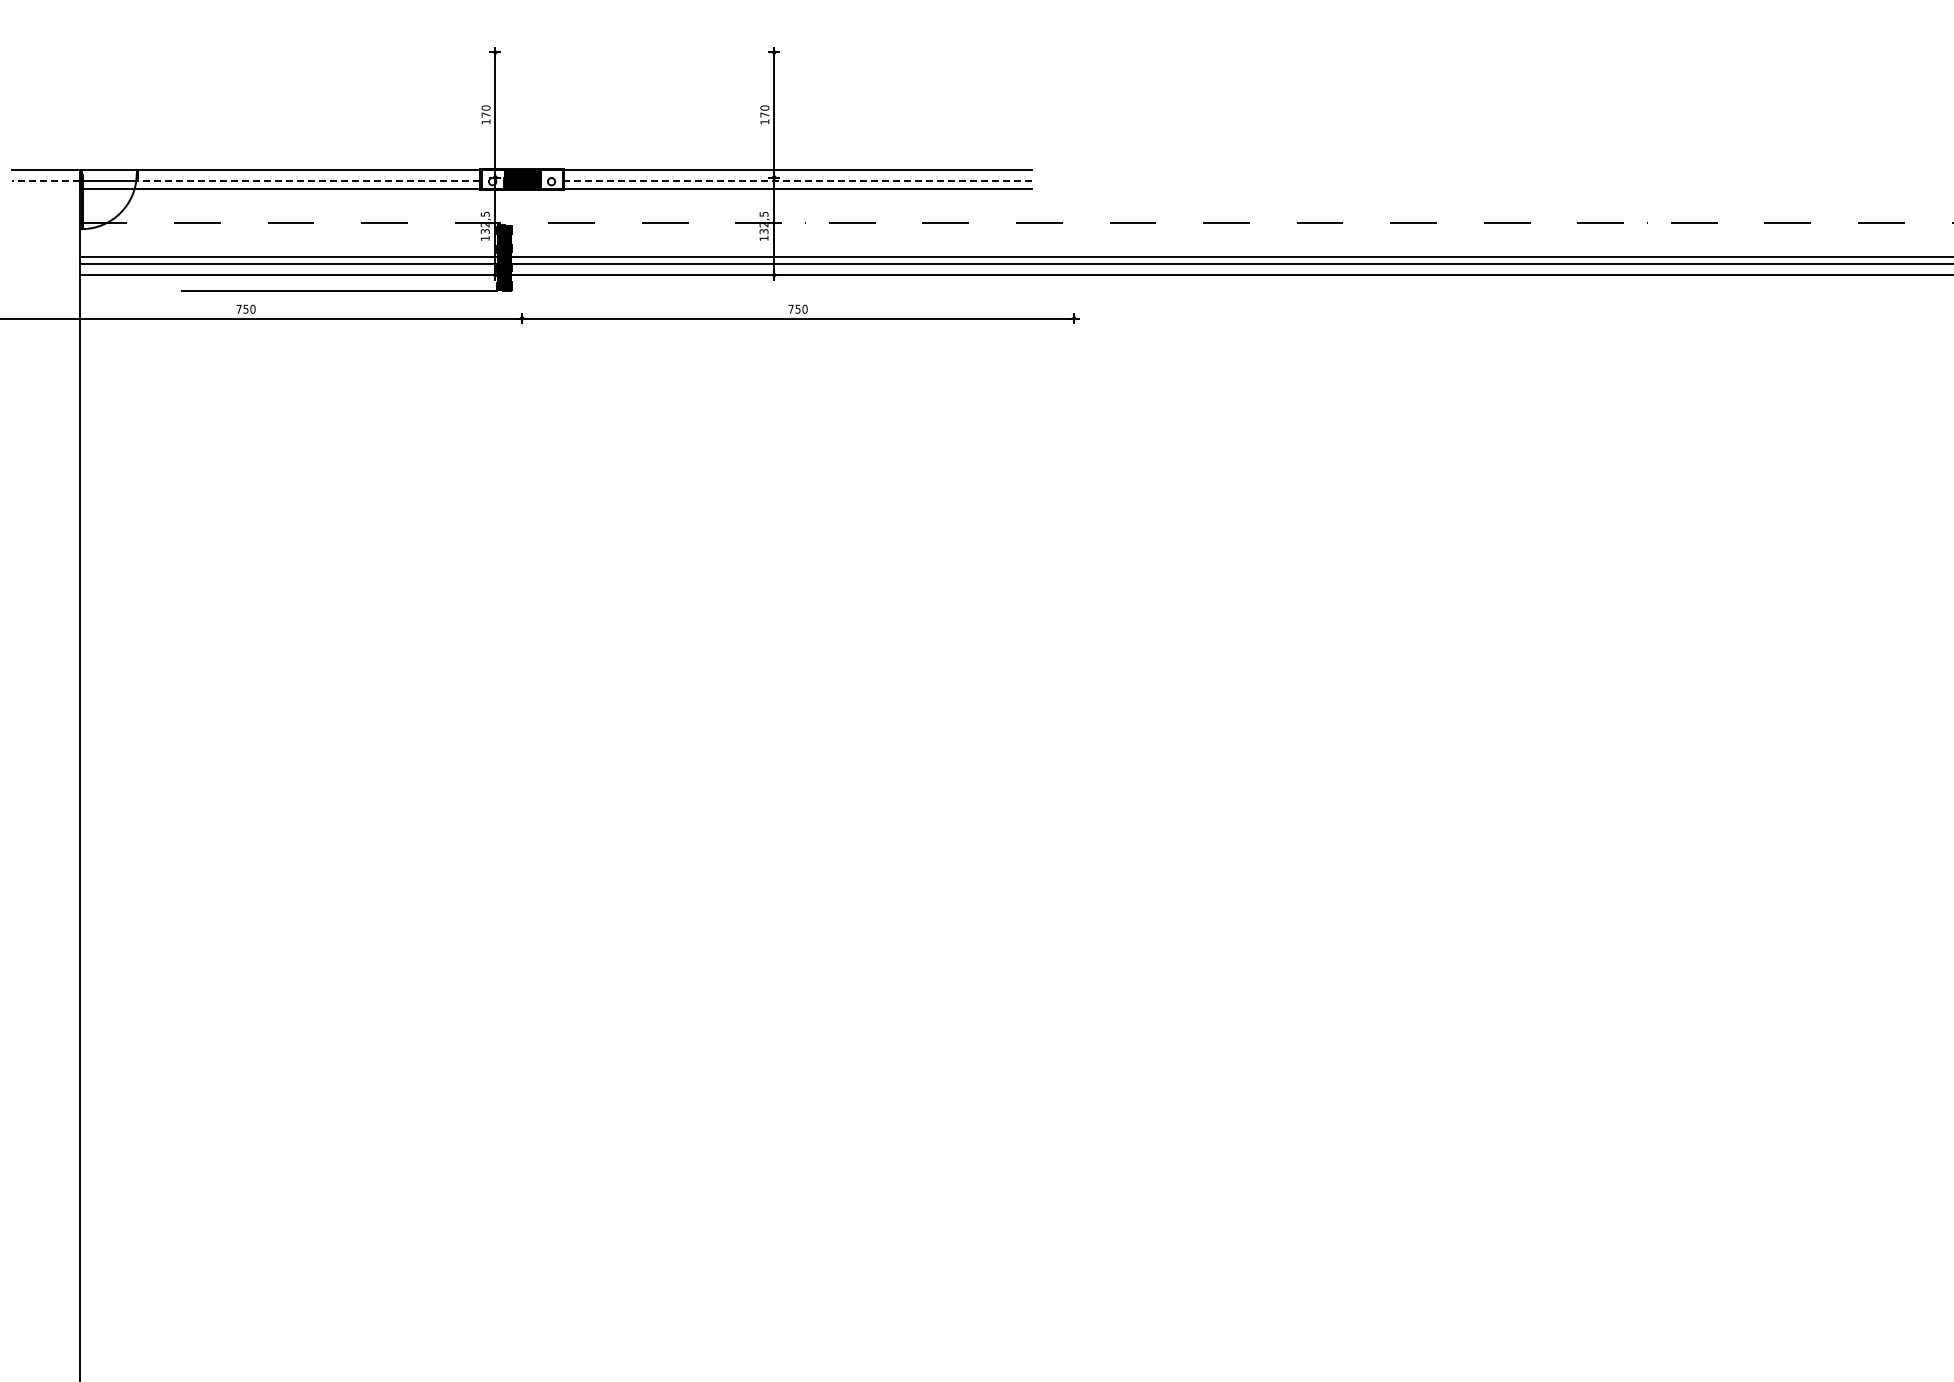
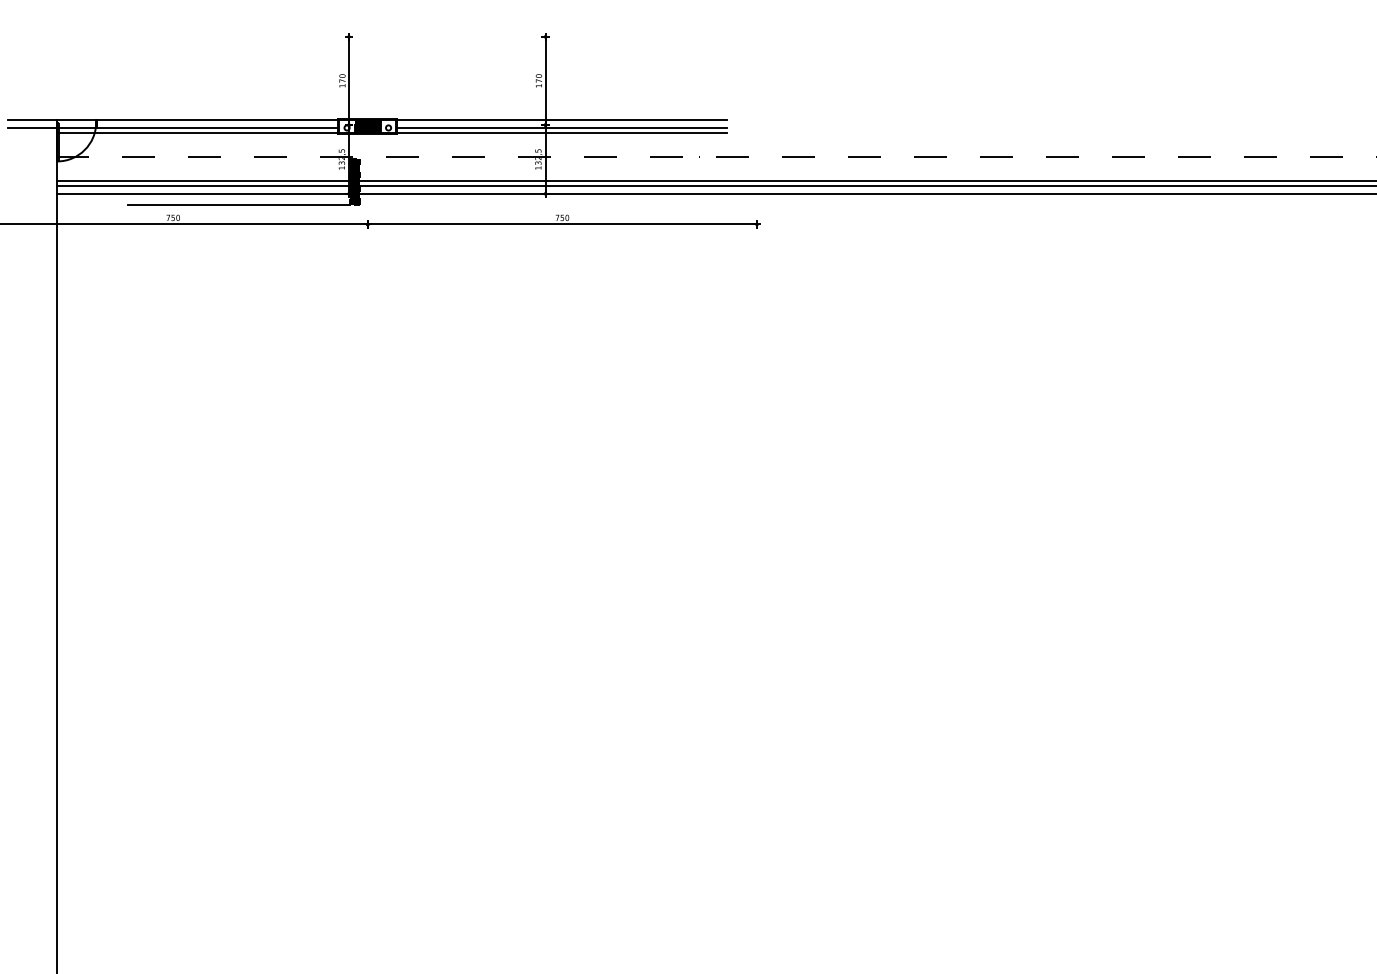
line: (45, 181) -> (31, 127), dashed -> solid
line: (308, 181) -> (217, 127), dashed -> solid
line: (797, 181) -> (561, 127), dashed -> solid

